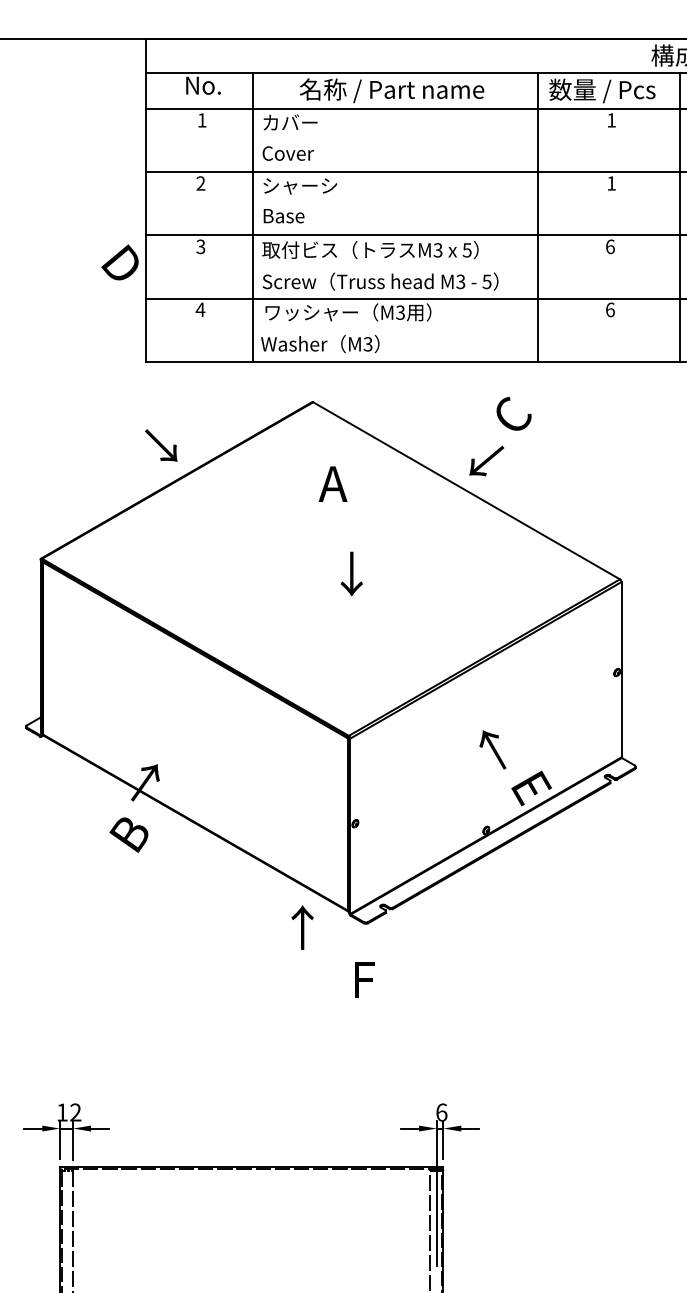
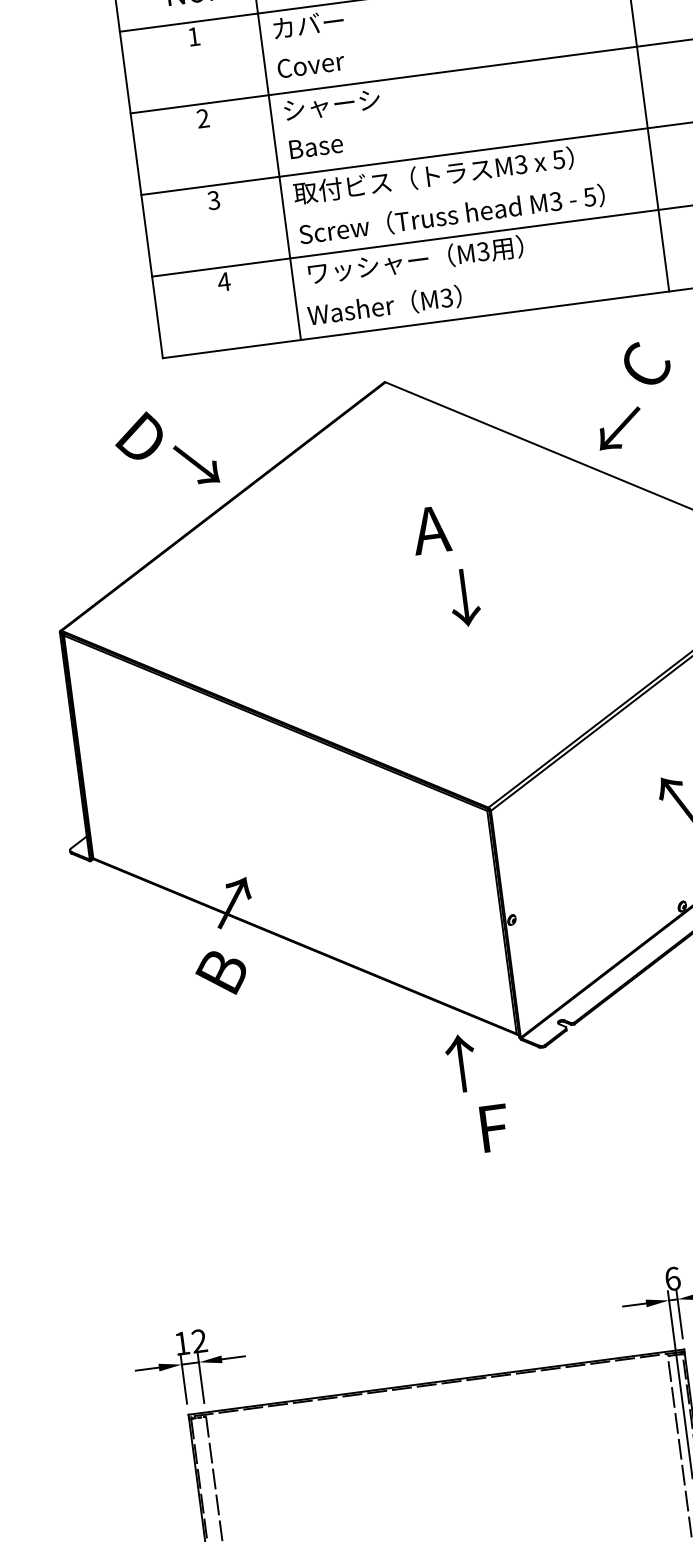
text: (119, 262) -> (137, 436), moved
text: (332, 483) -> (430, 529), moved
text: (364, 979) -> (494, 1127), moved

